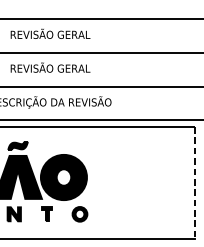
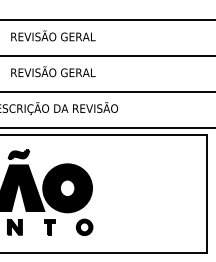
line: (194, 183) -> (206, 194), dashed -> solid

